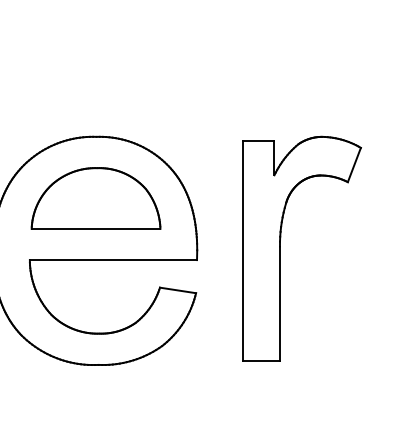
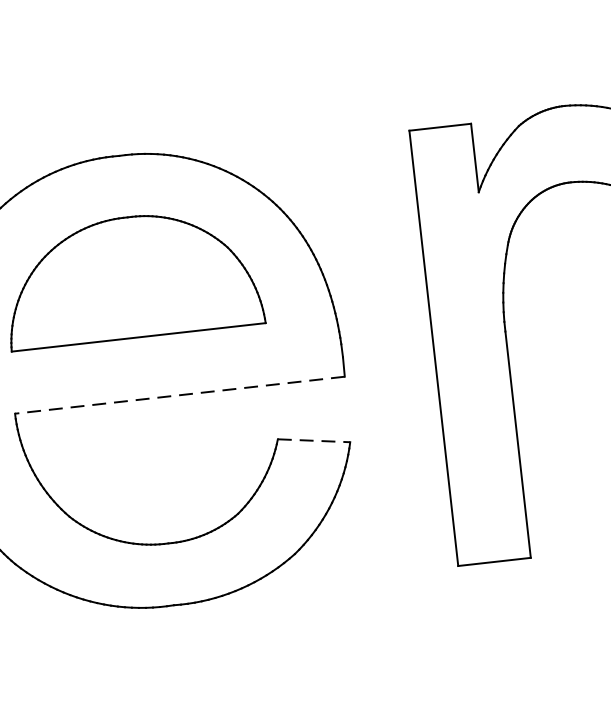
line: (113, 260) -> (180, 395), solid -> dashed
line: (178, 290) -> (314, 440), solid -> dashed

